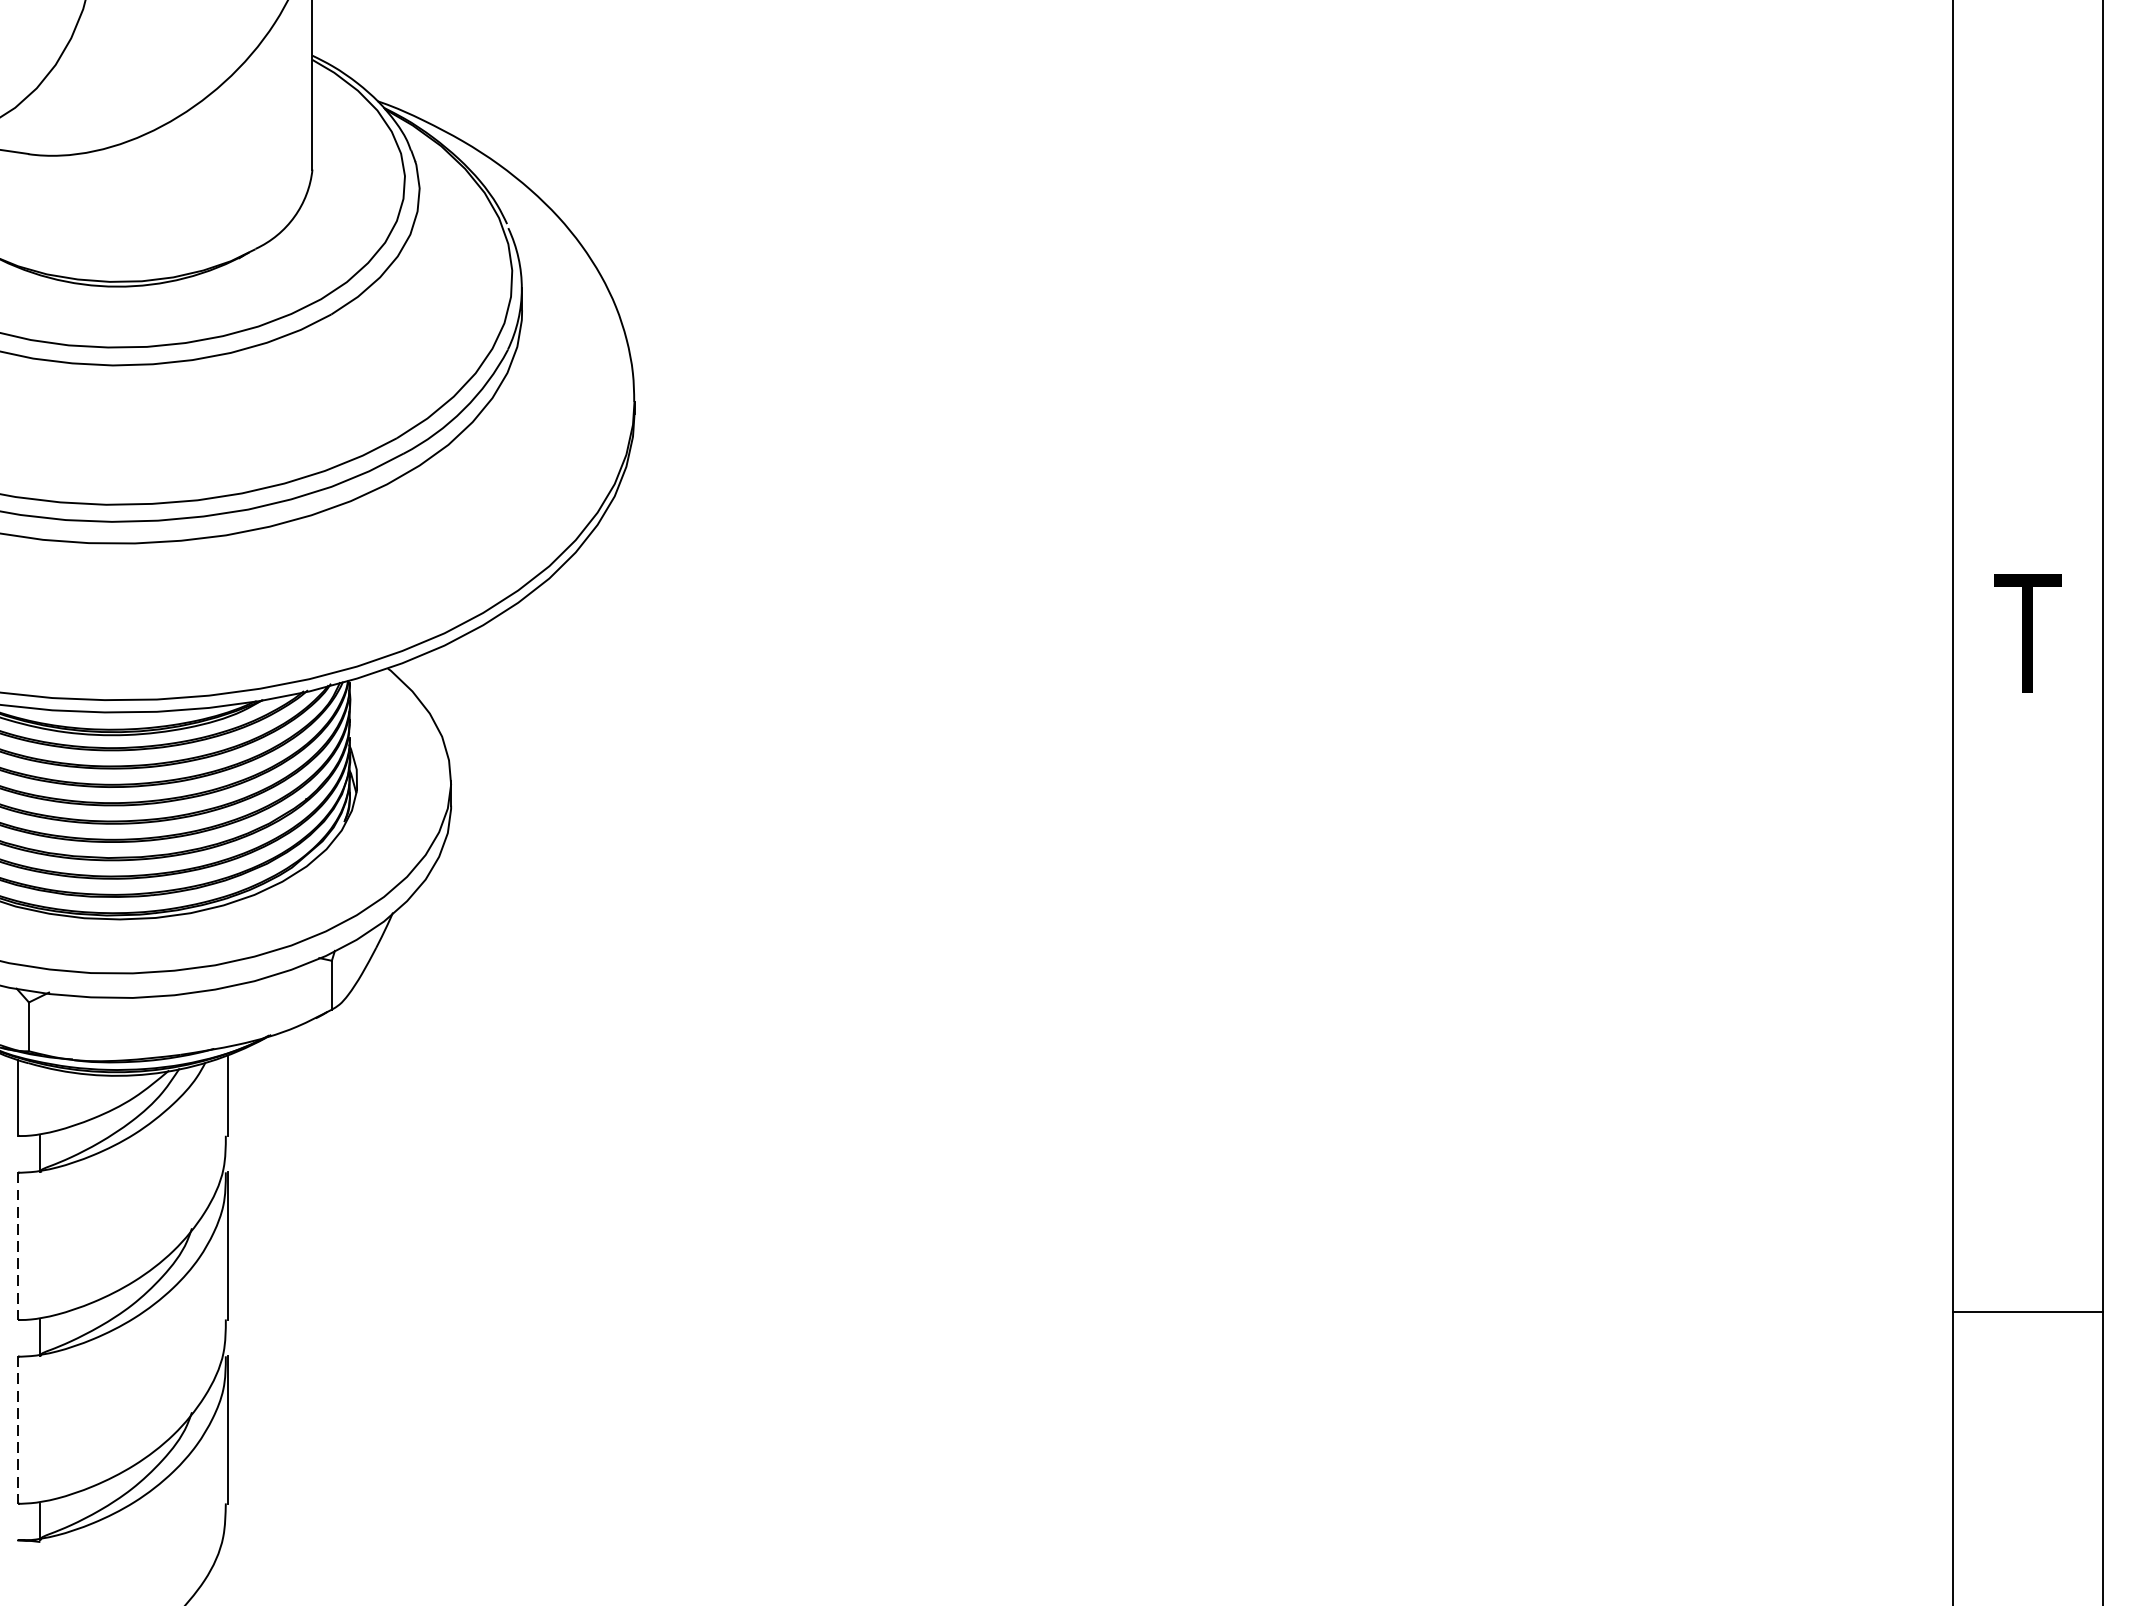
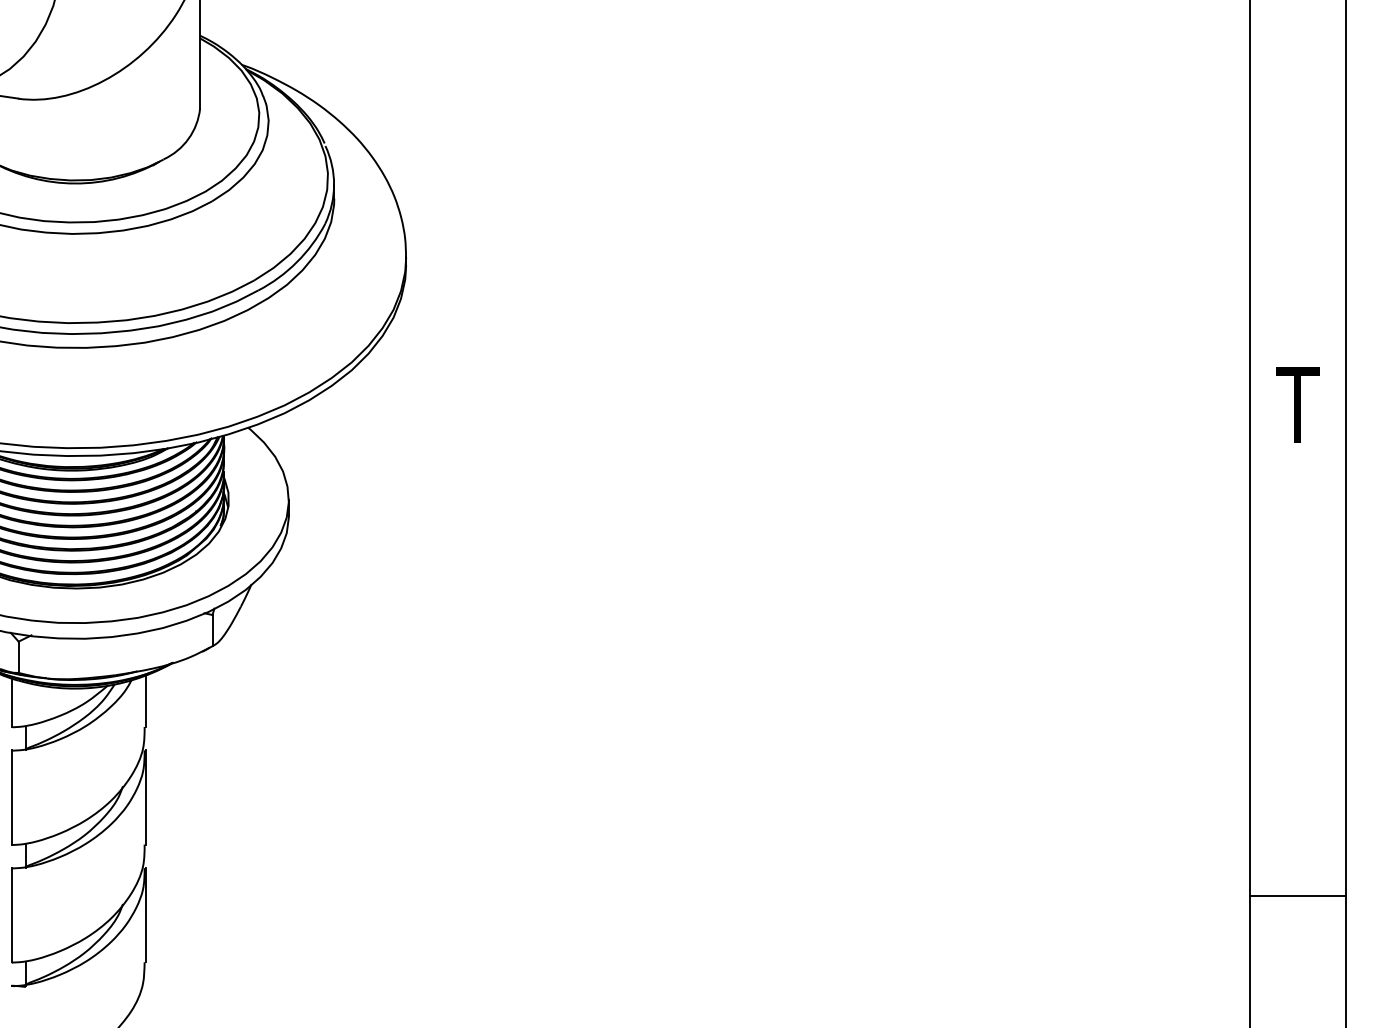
line: (17, 1247) -> (11, 798), dashed -> solid
line: (2028, 1311) -> (1298, 895), moved
line: (17, 1430) -> (11, 915), dashed -> solid

